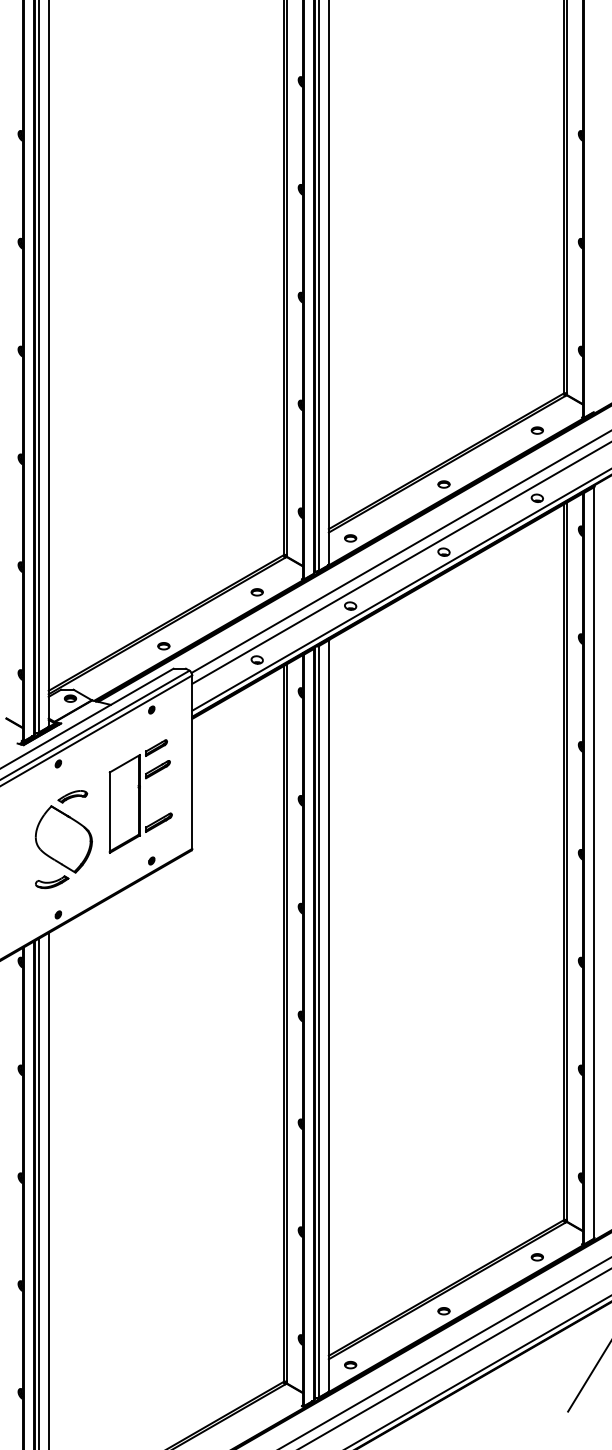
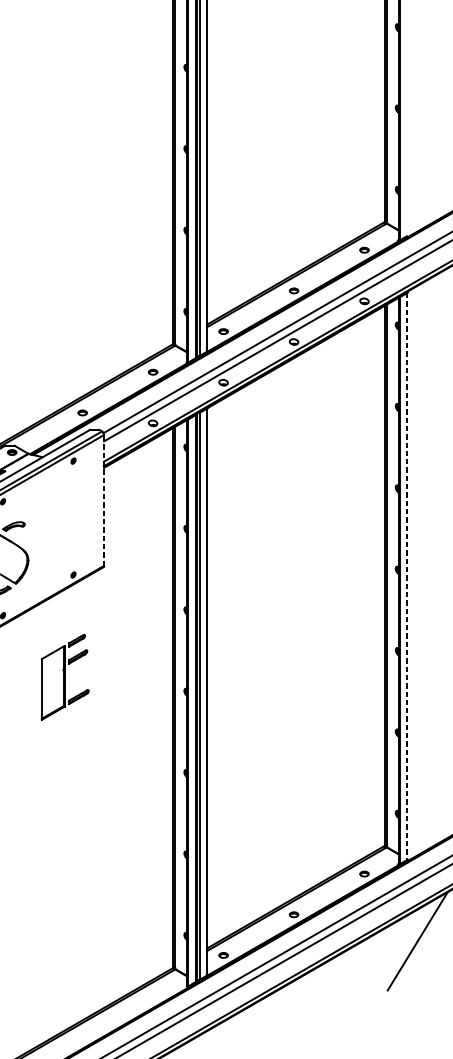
line: (192, 762) -> (104, 500), solid -> dashed
part: (140, 796) -> (65, 677), moved
line: (593, 863) -> (406, 576), solid -> dashed

